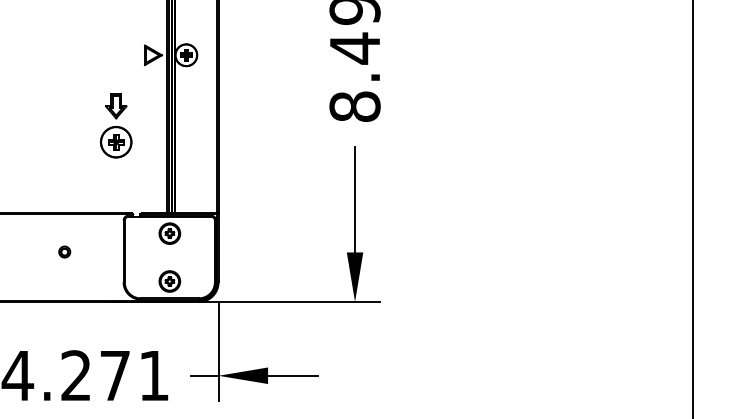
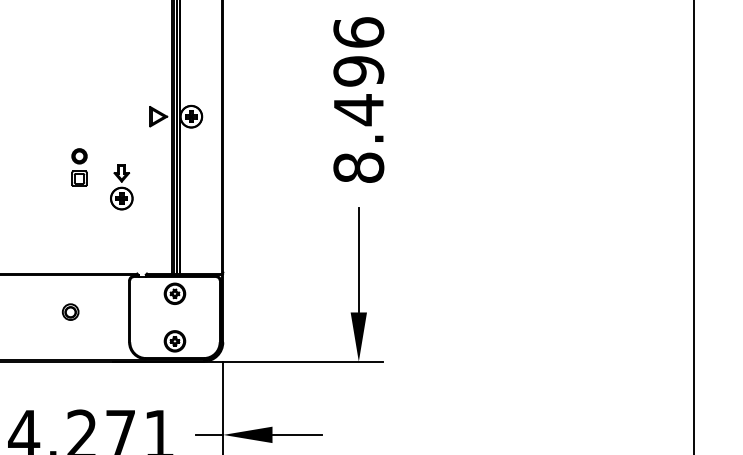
part: (73, 106) -> (79, 167), added
part: (115, 126) -> (121, 187), size x0.71
part: (64, 251) -> (70, 311), size x1.43

